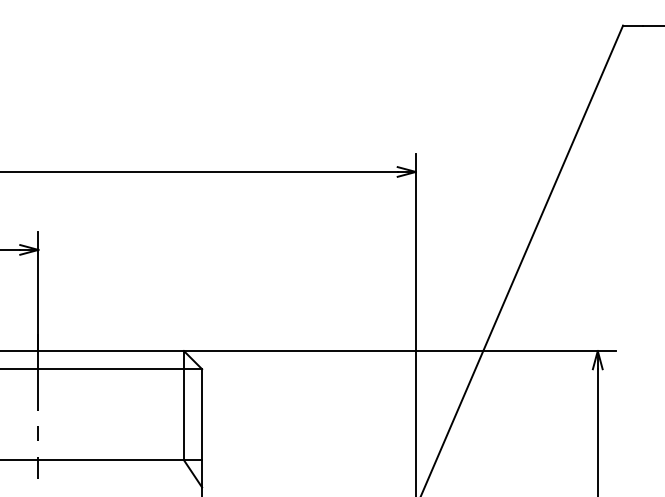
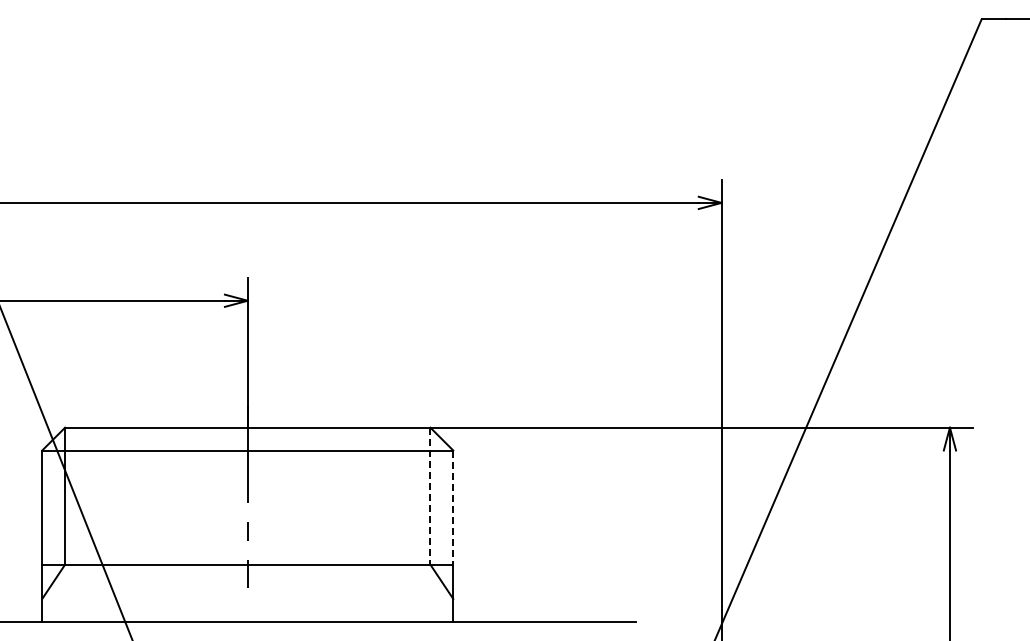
line: (183, 405) -> (430, 496), solid -> dashed
line: (202, 415) -> (453, 508), solid -> dashed

